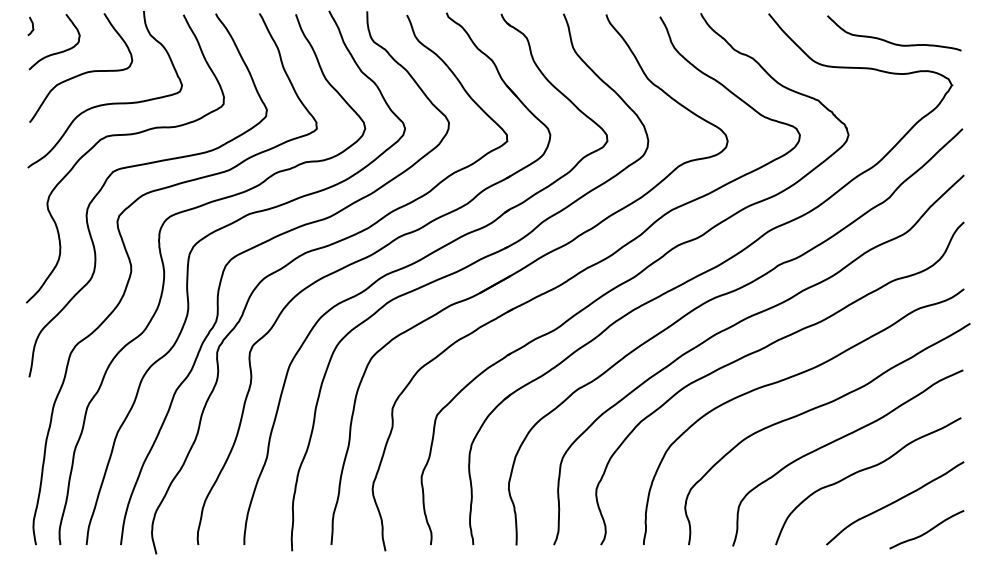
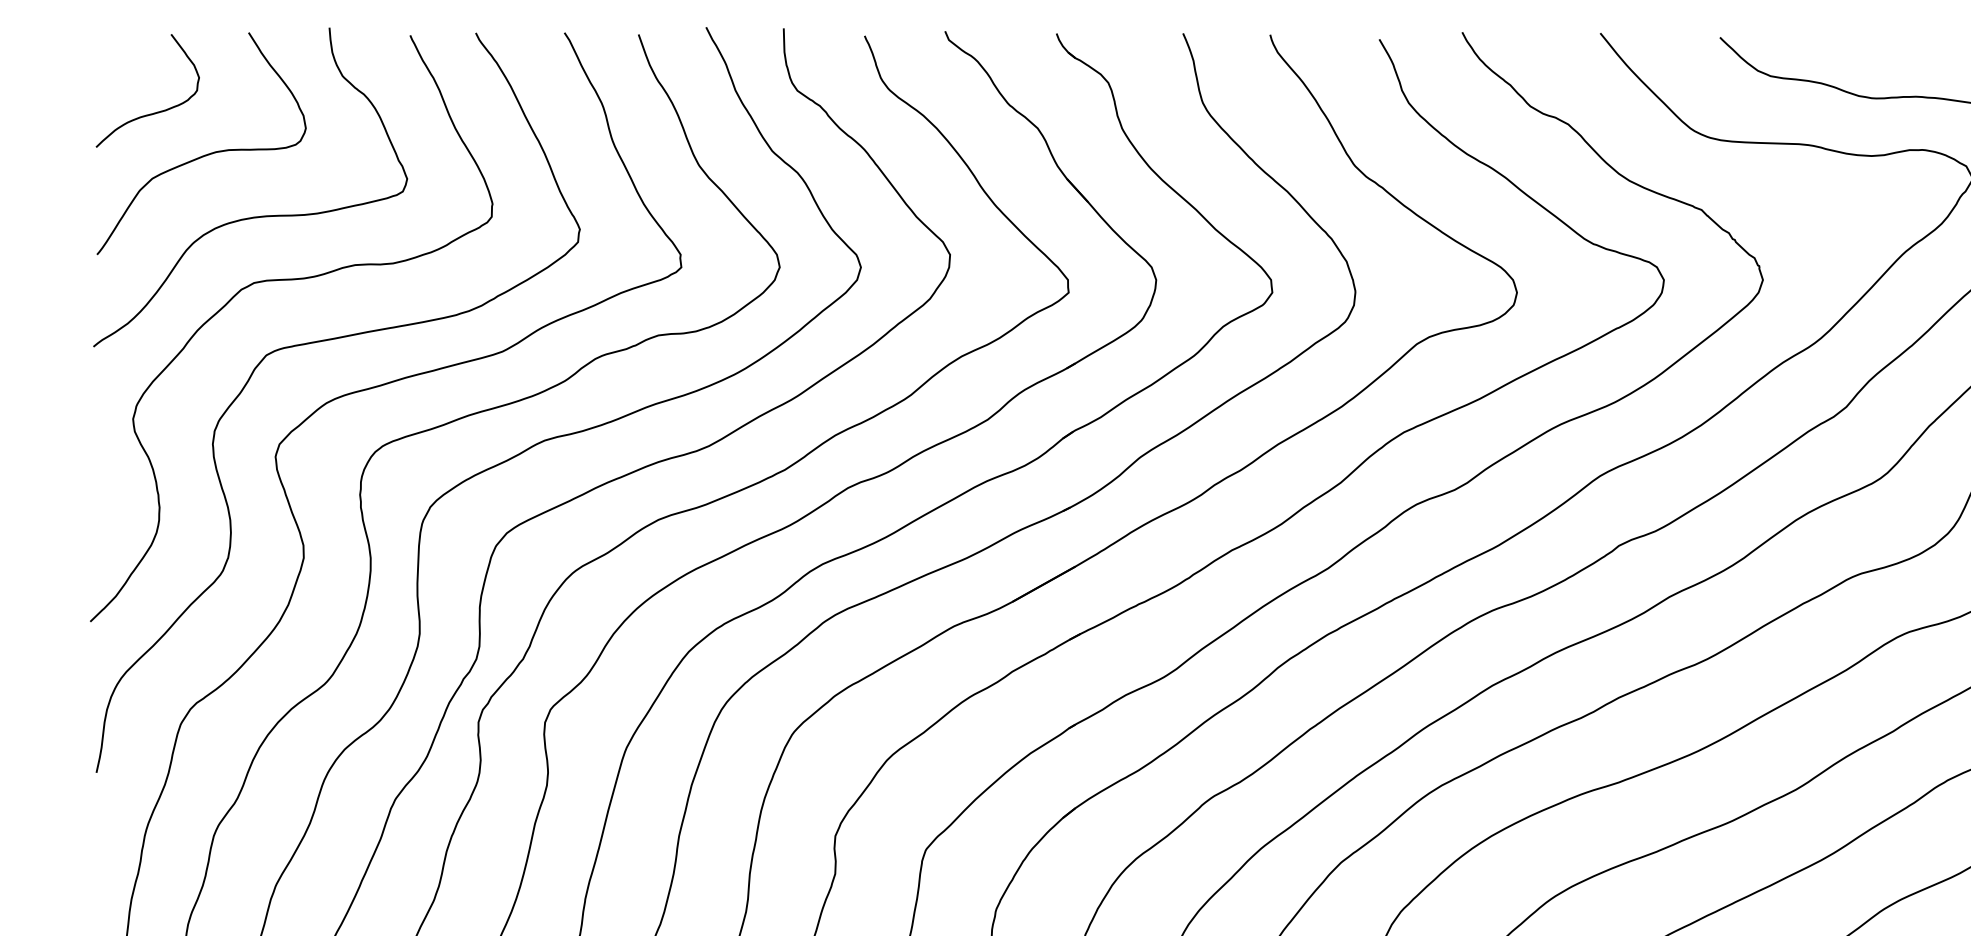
curve: (32, 26) -> (102, 59), removed

